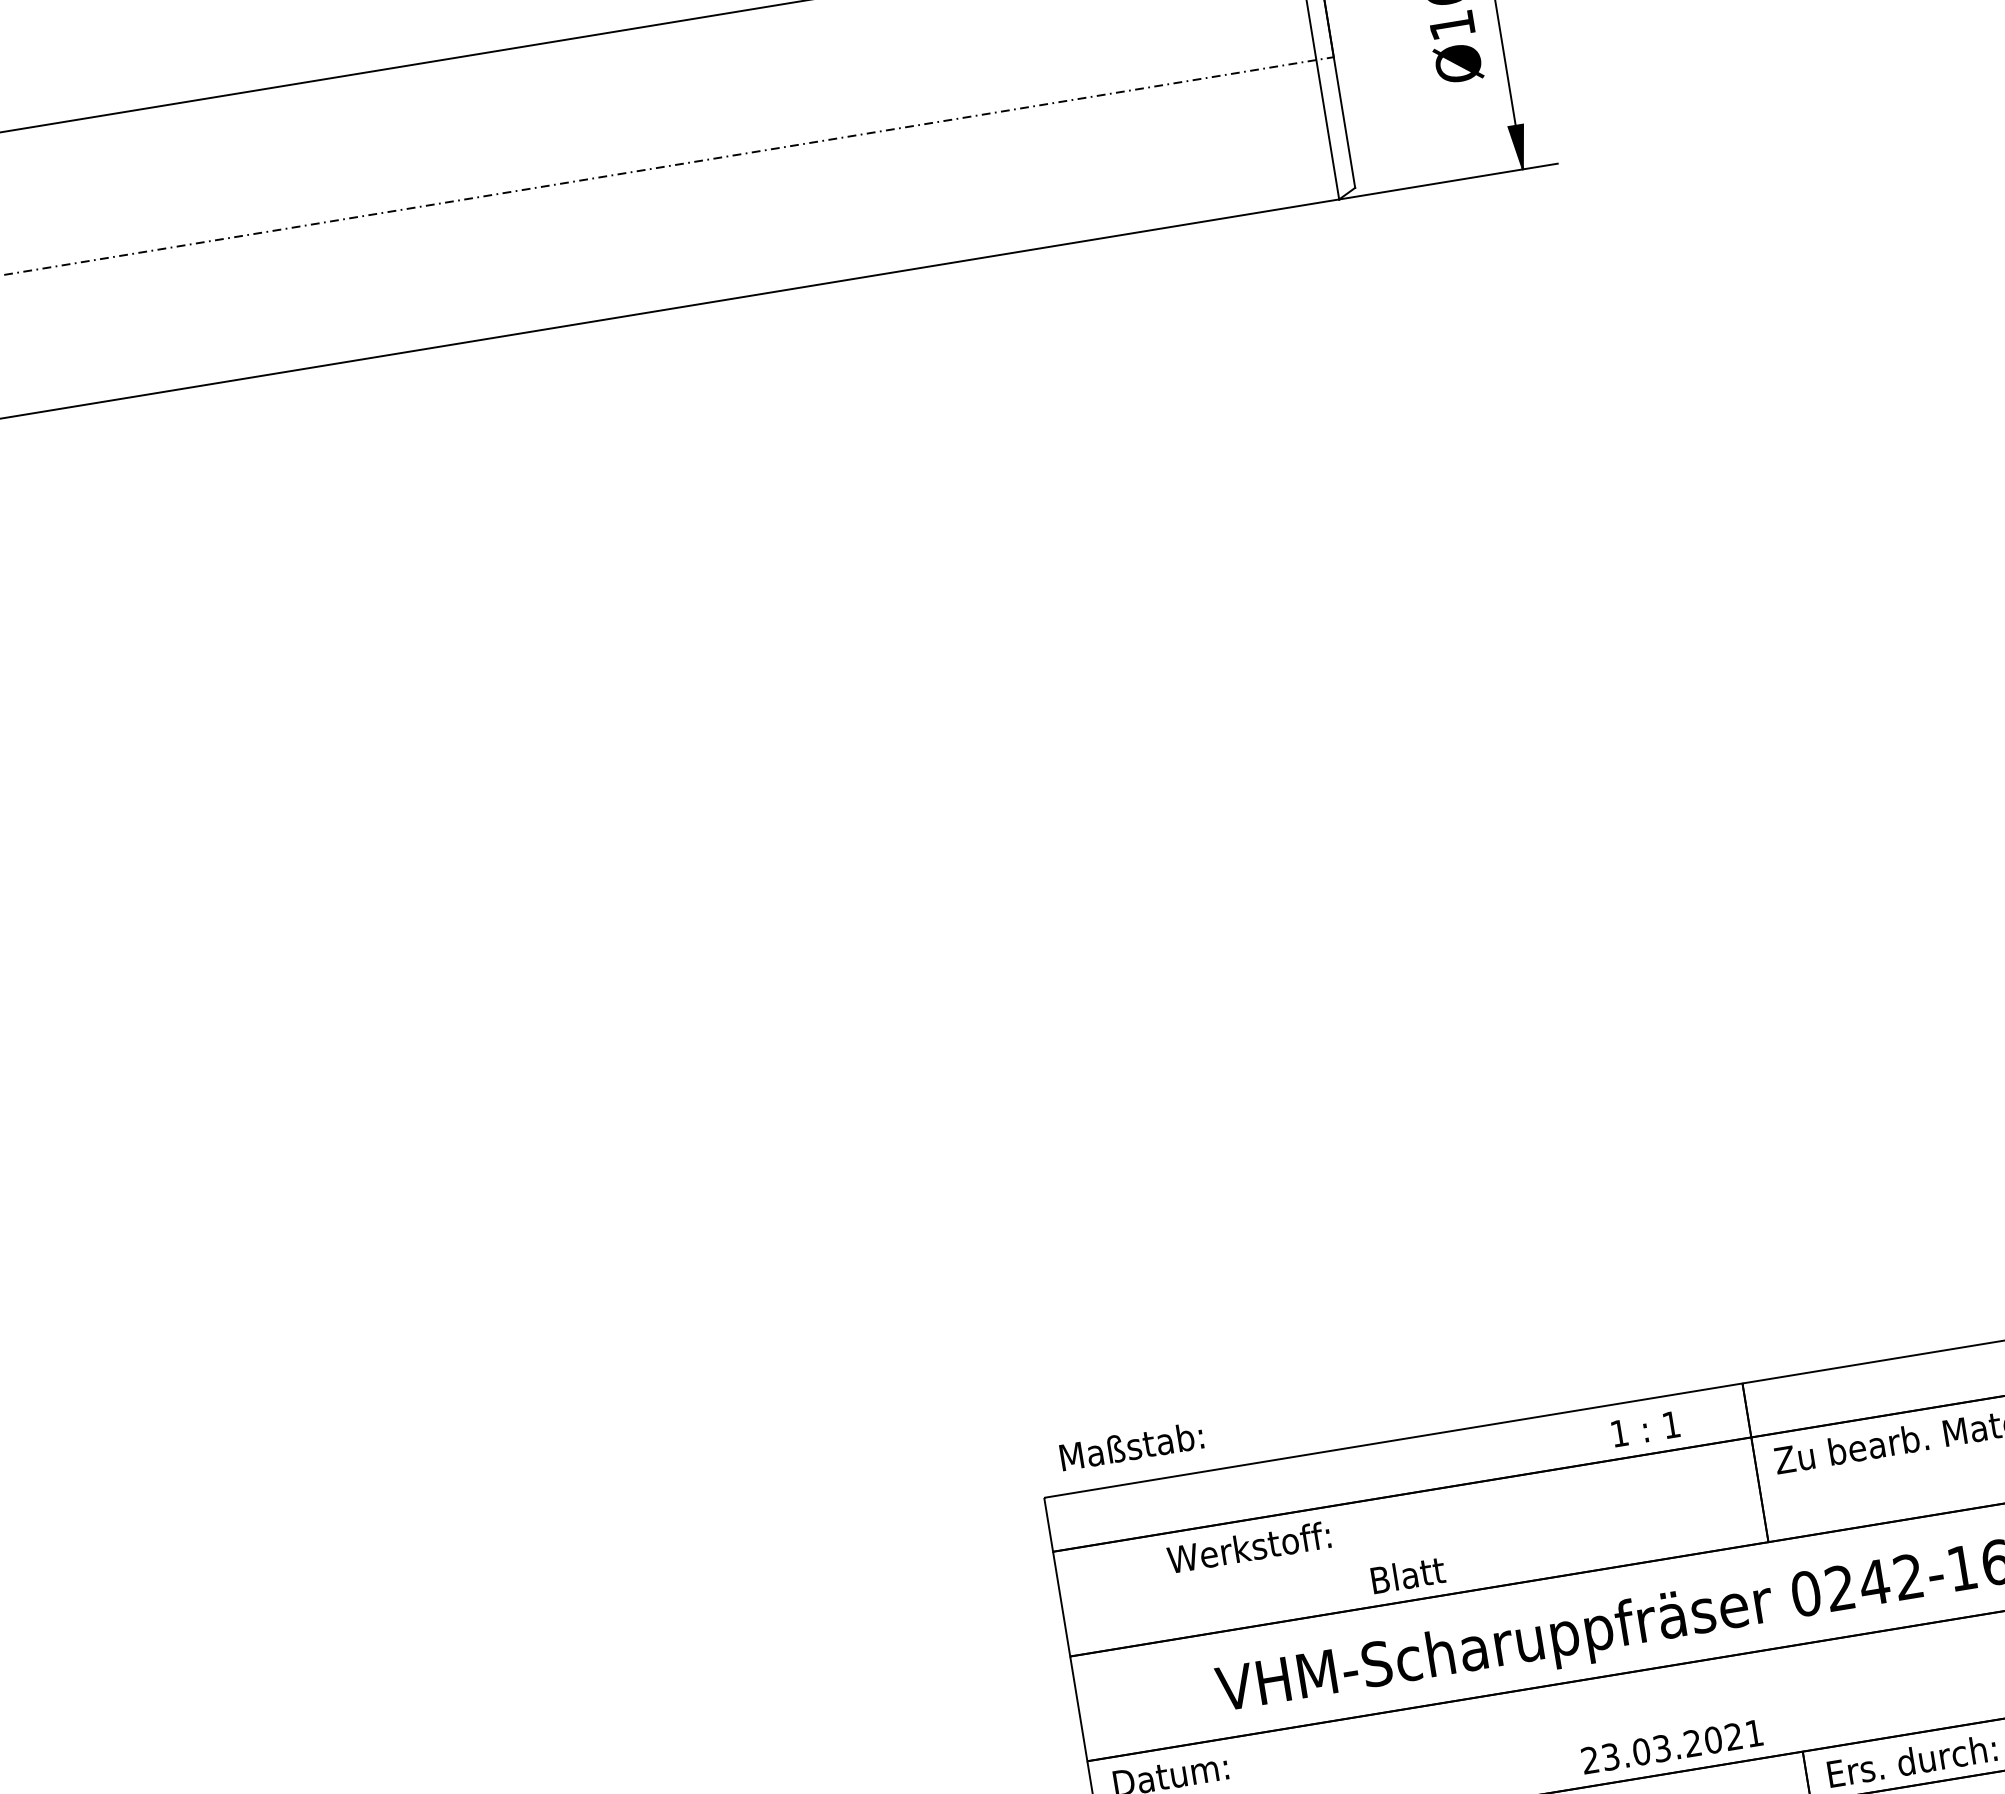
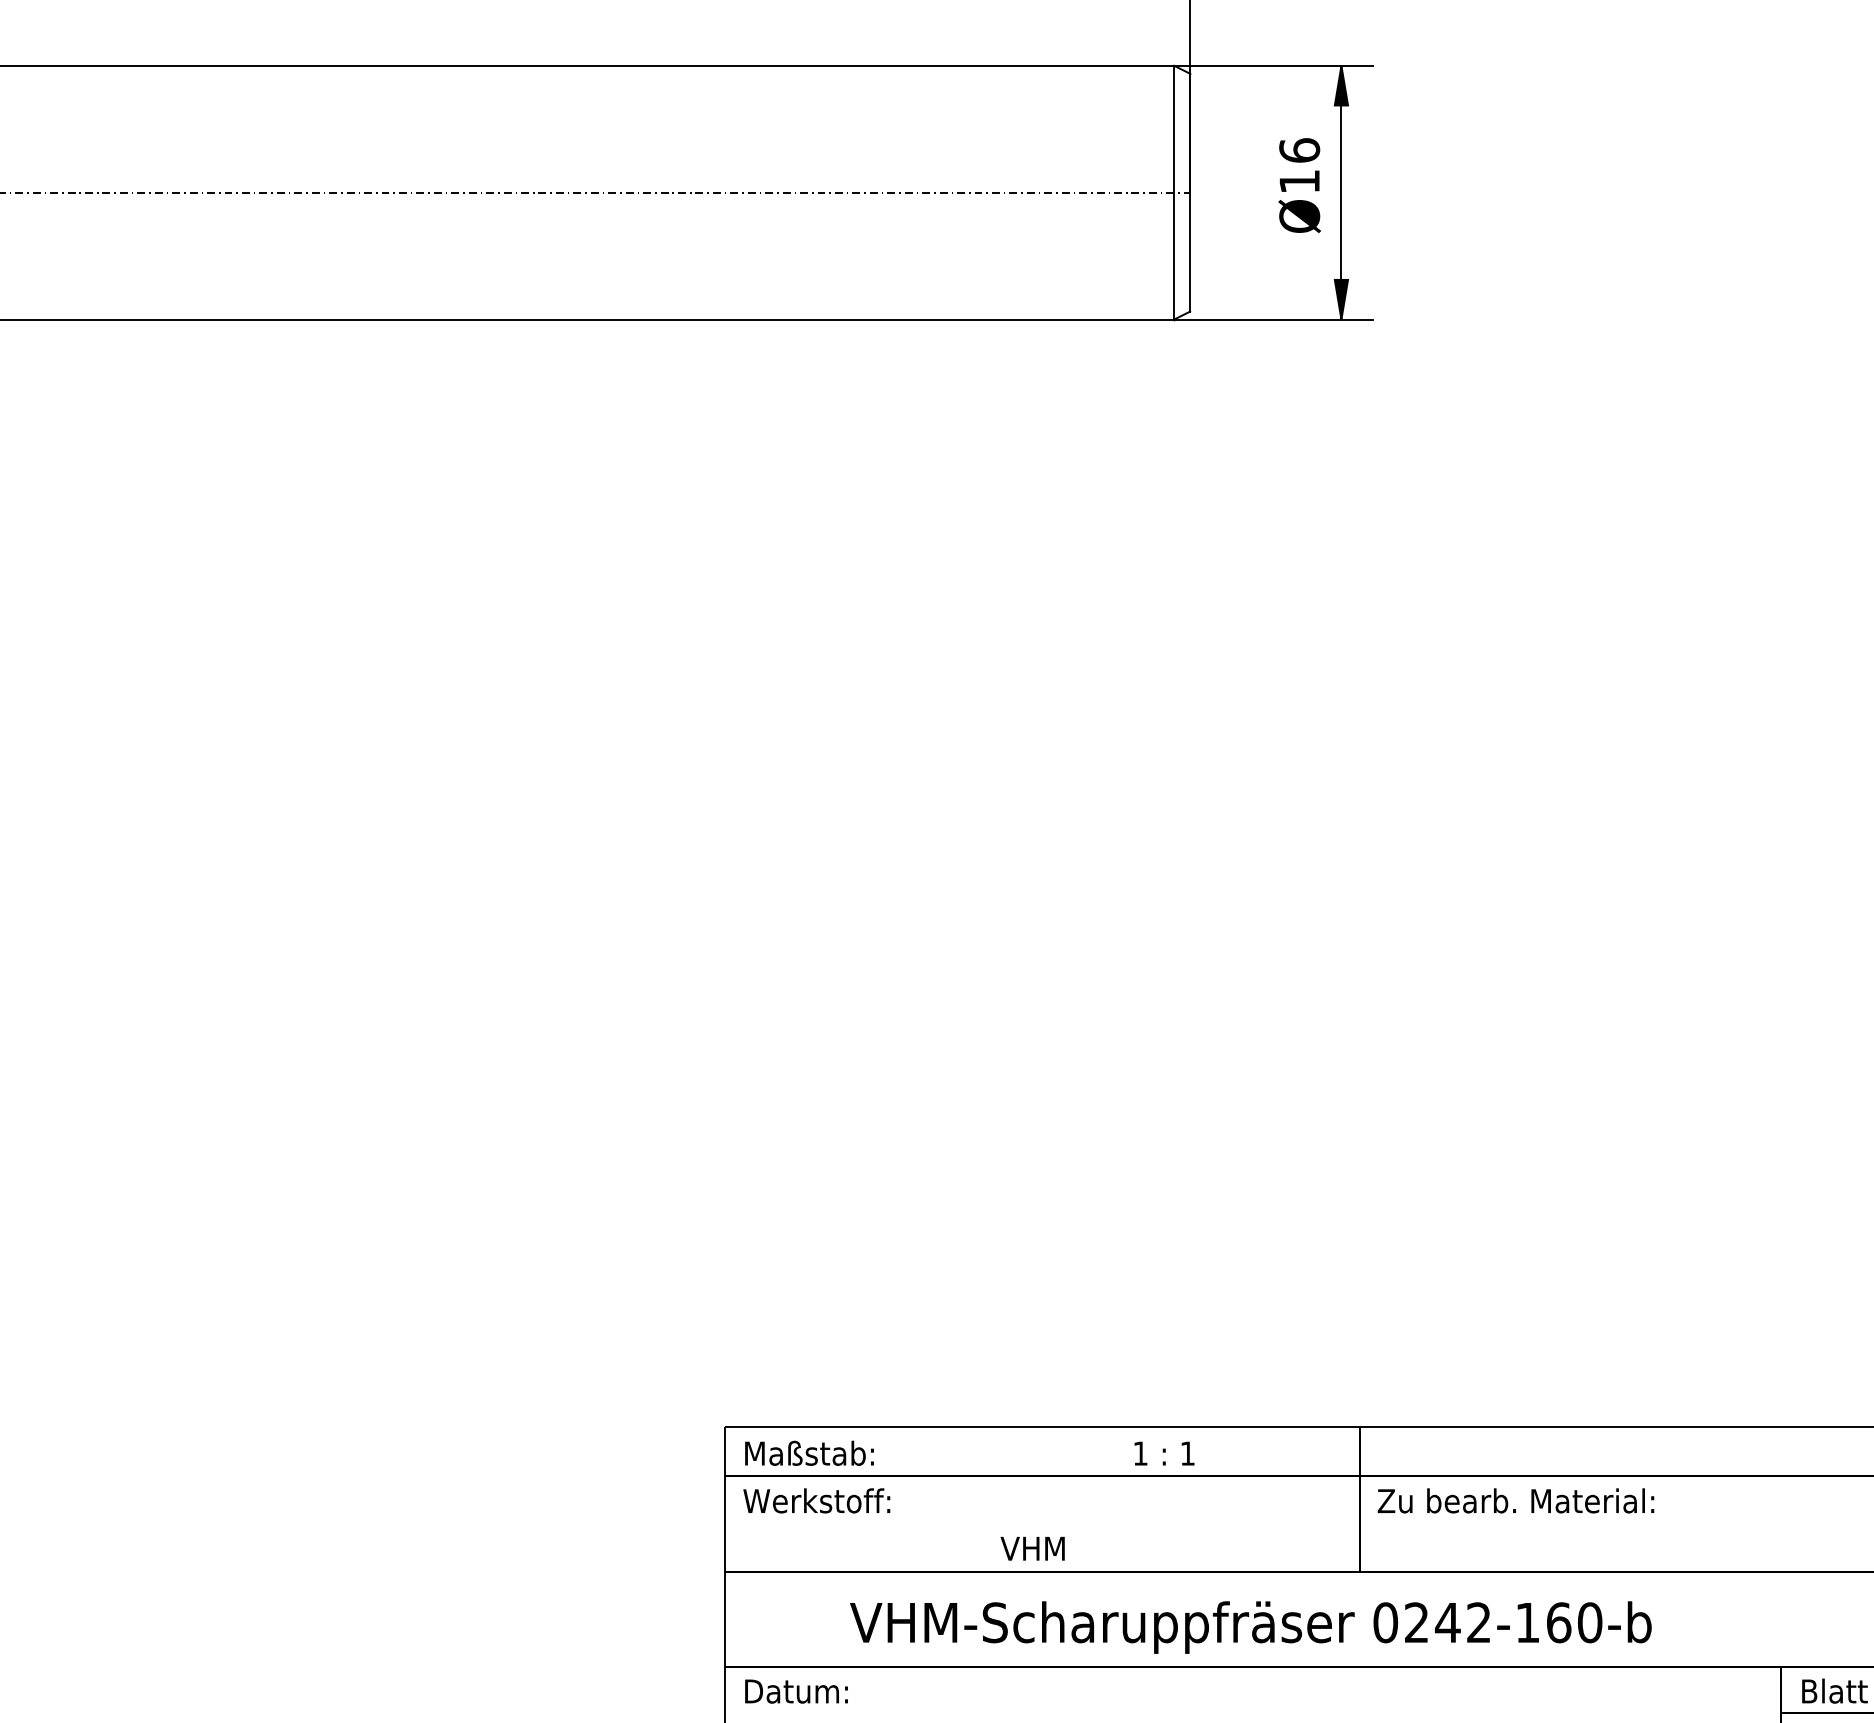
text: (1645, 1428) -> (1164, 1453), moved
text: (1131, 1445) -> (809, 1452), moved
text: (1248, 1547) -> (816, 1500), moved
text: (1406, 1574) -> (1034, 1547), Blatt -> VHM

